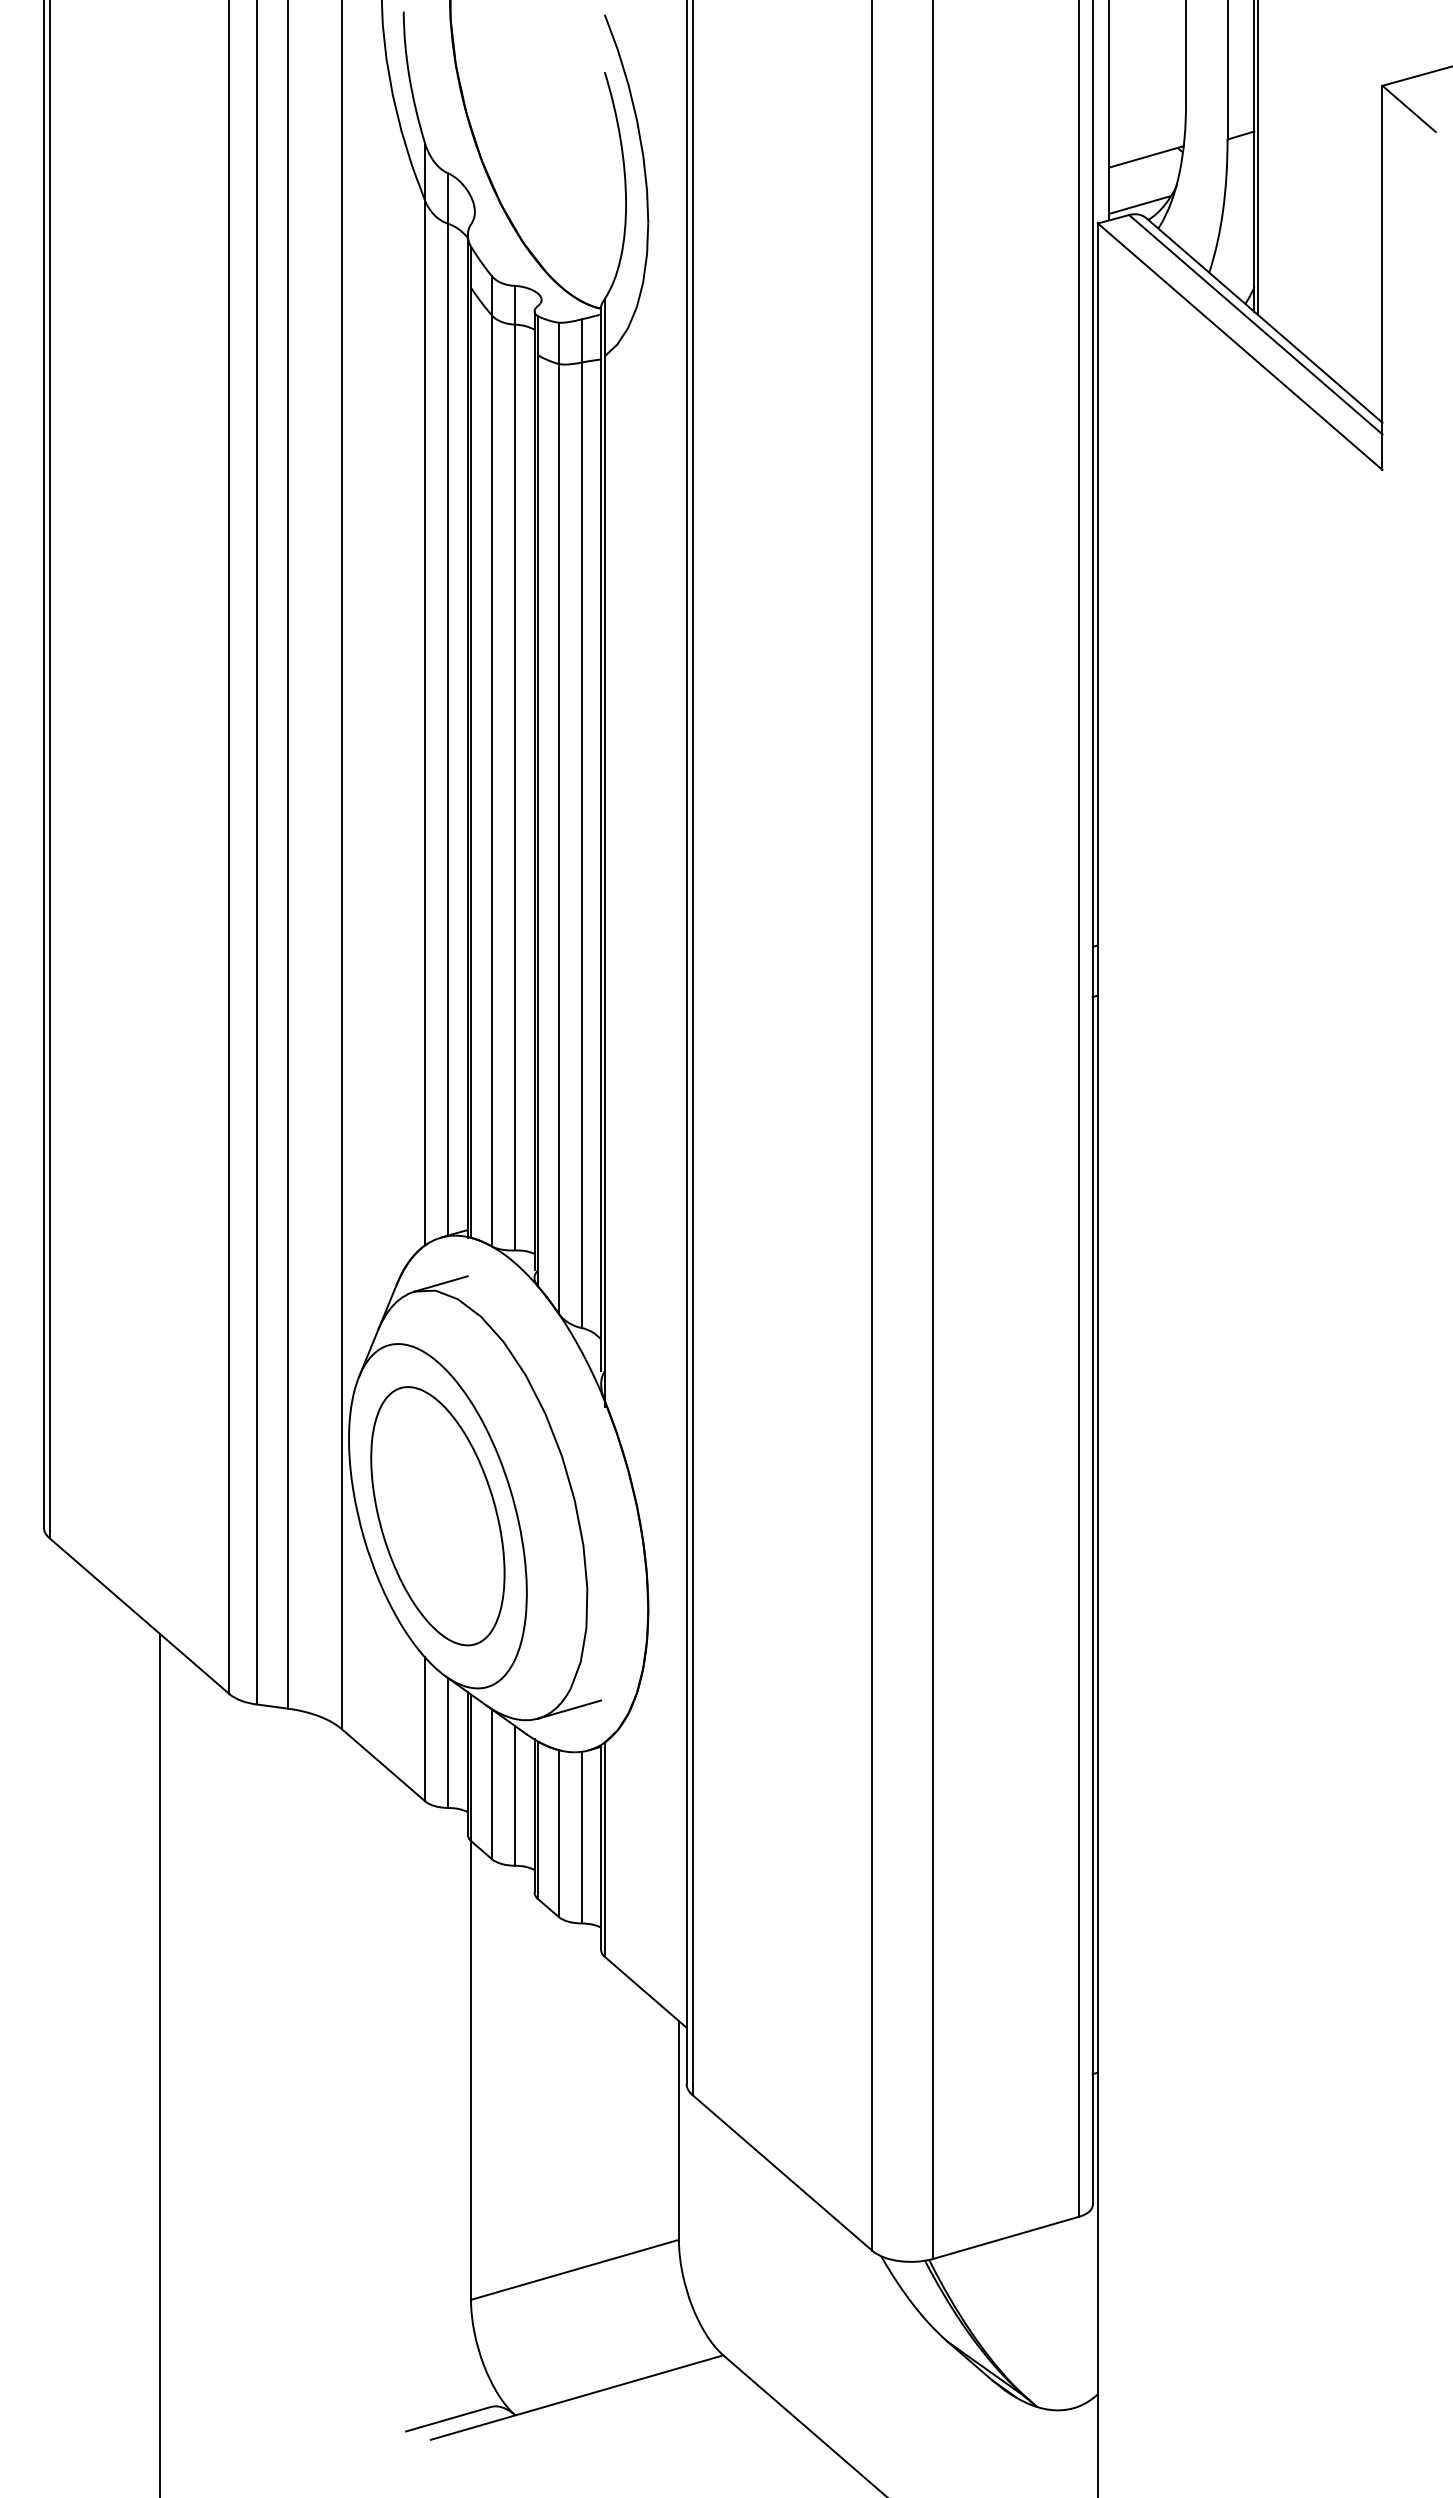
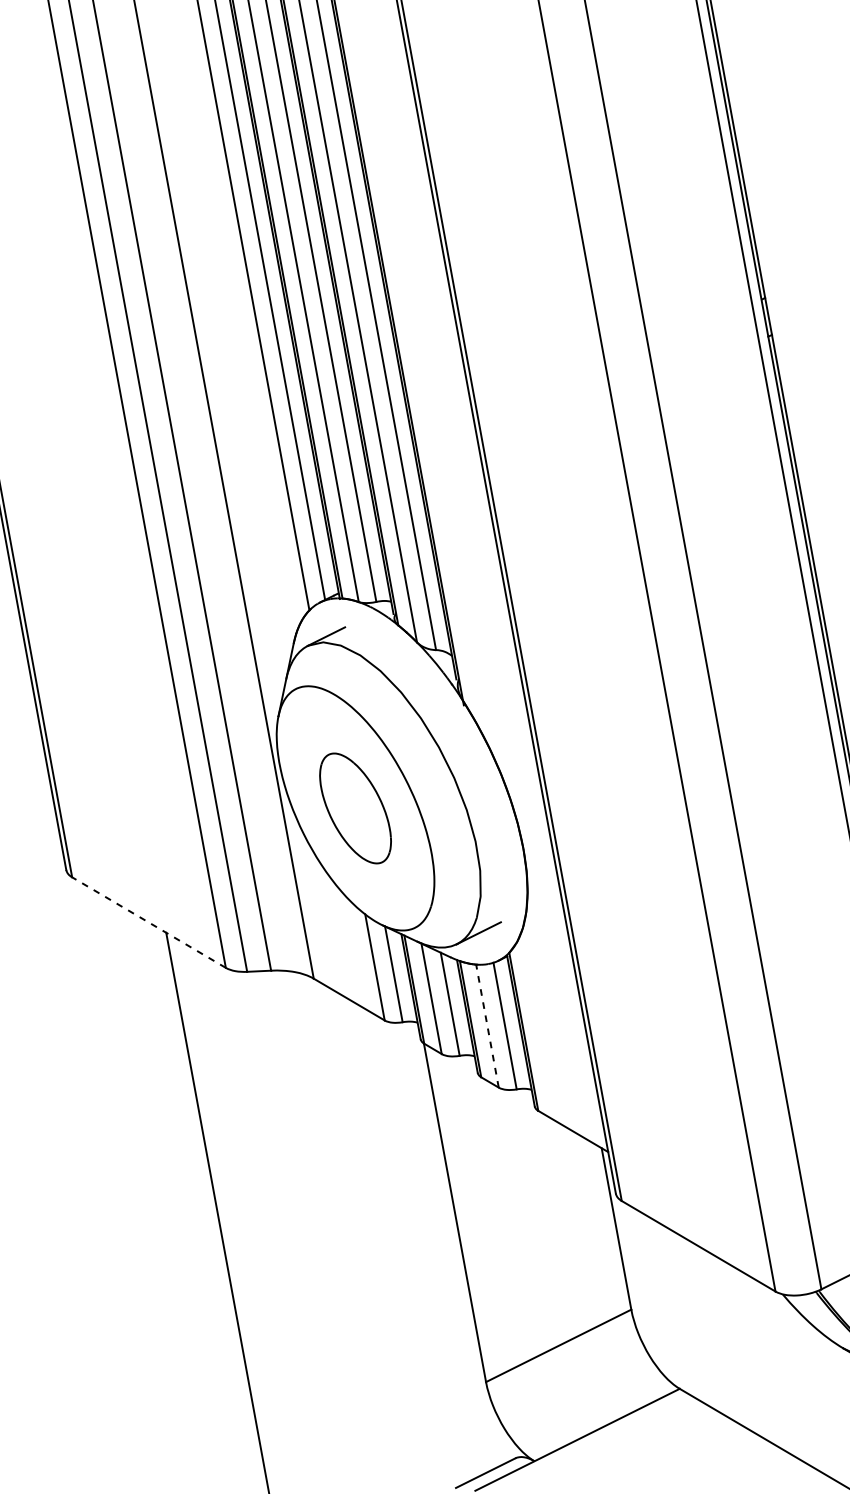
part: (437, 1516) -> (355, 808), size x0.6
line: (139, 1616) -> (148, 922), solid -> dashed
line: (558, 1832) -> (487, 1025), solid -> dashed

